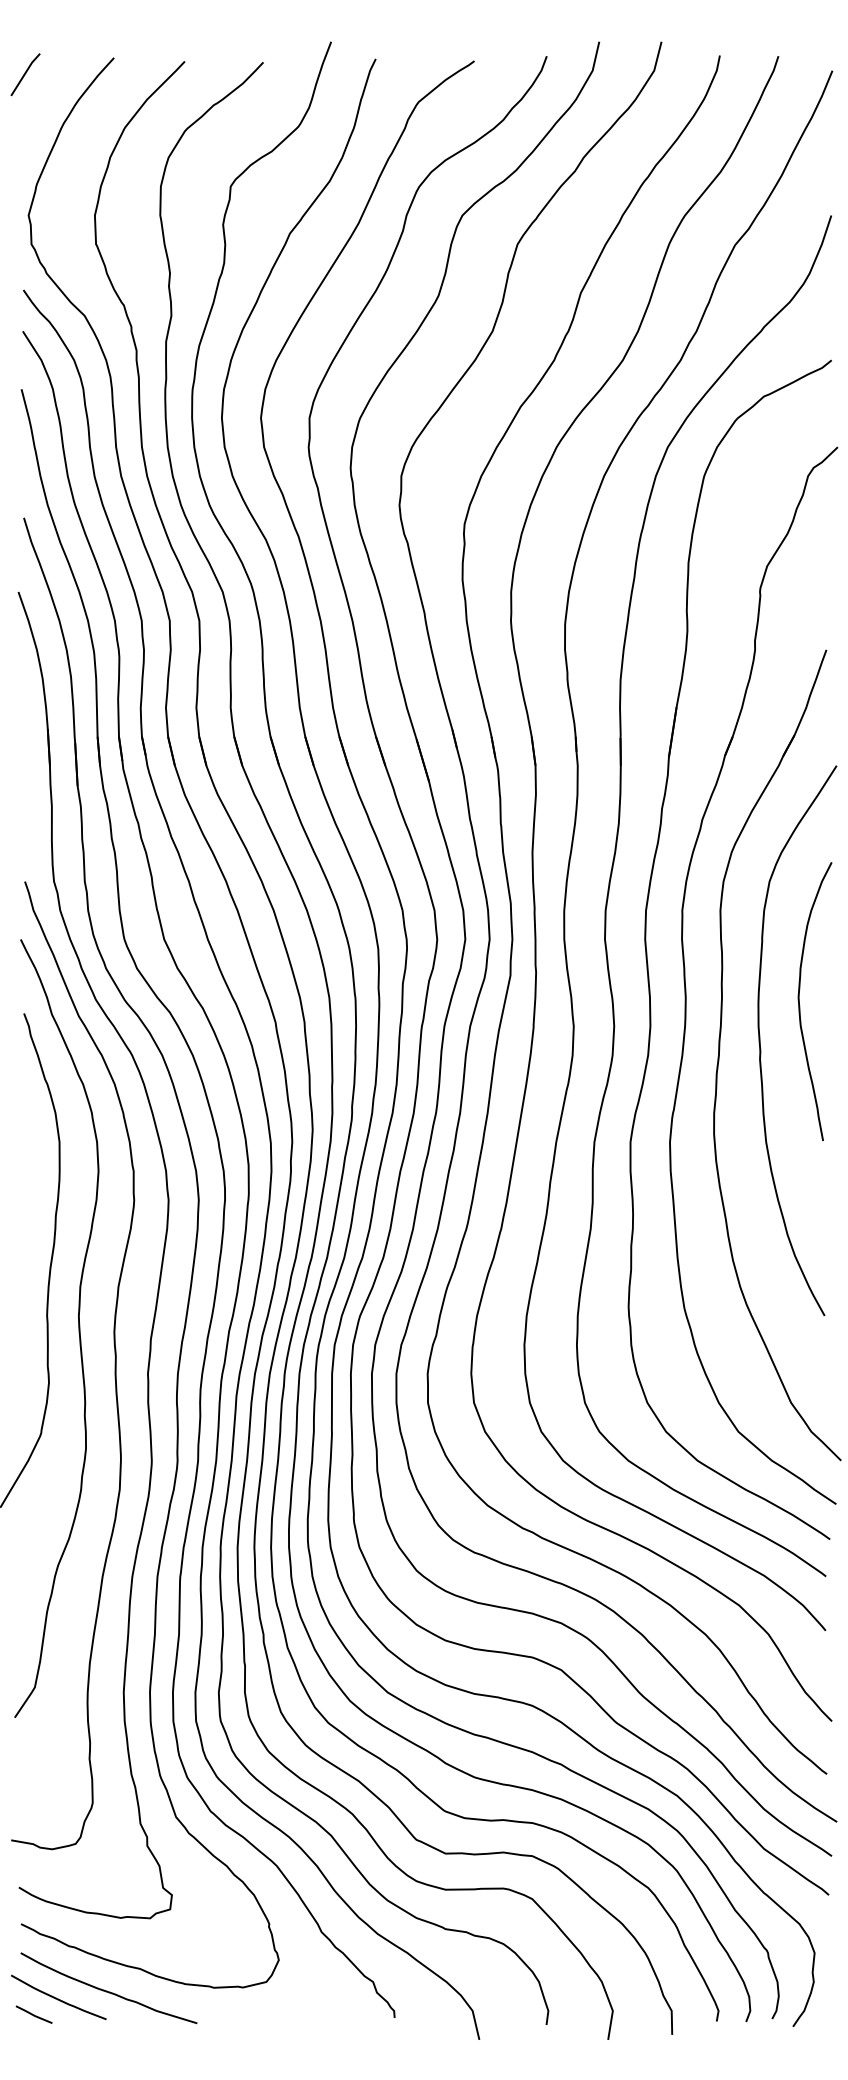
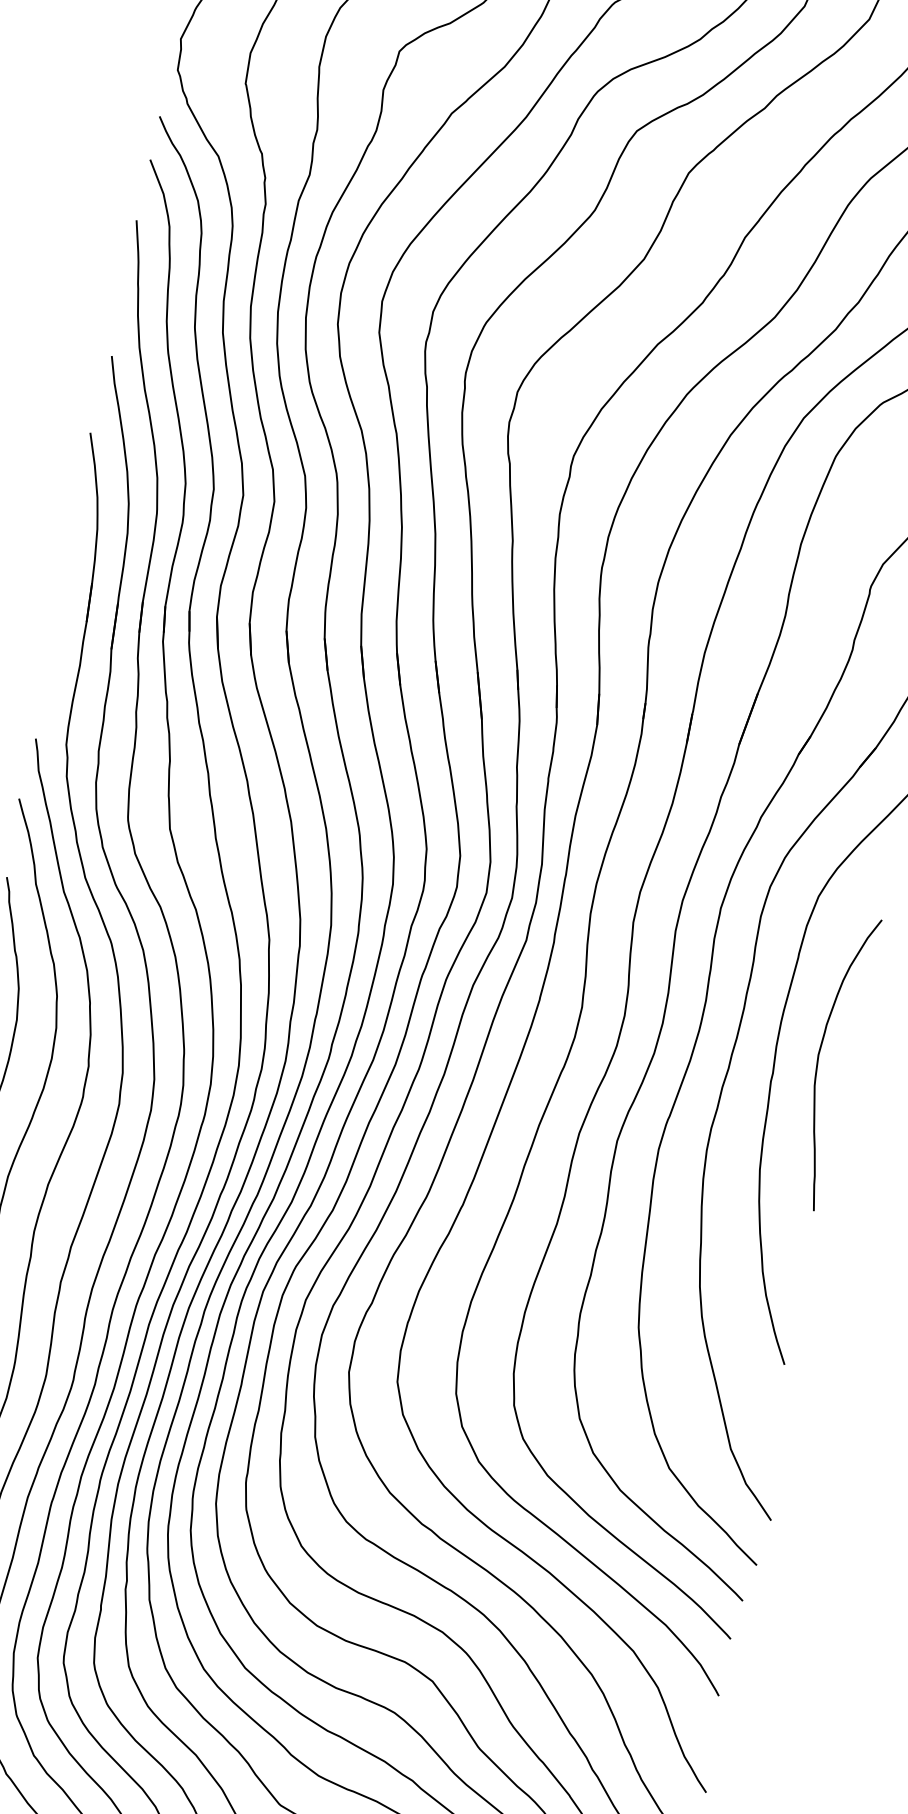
curve: (800, 1005) -> (818, 1063), moved

